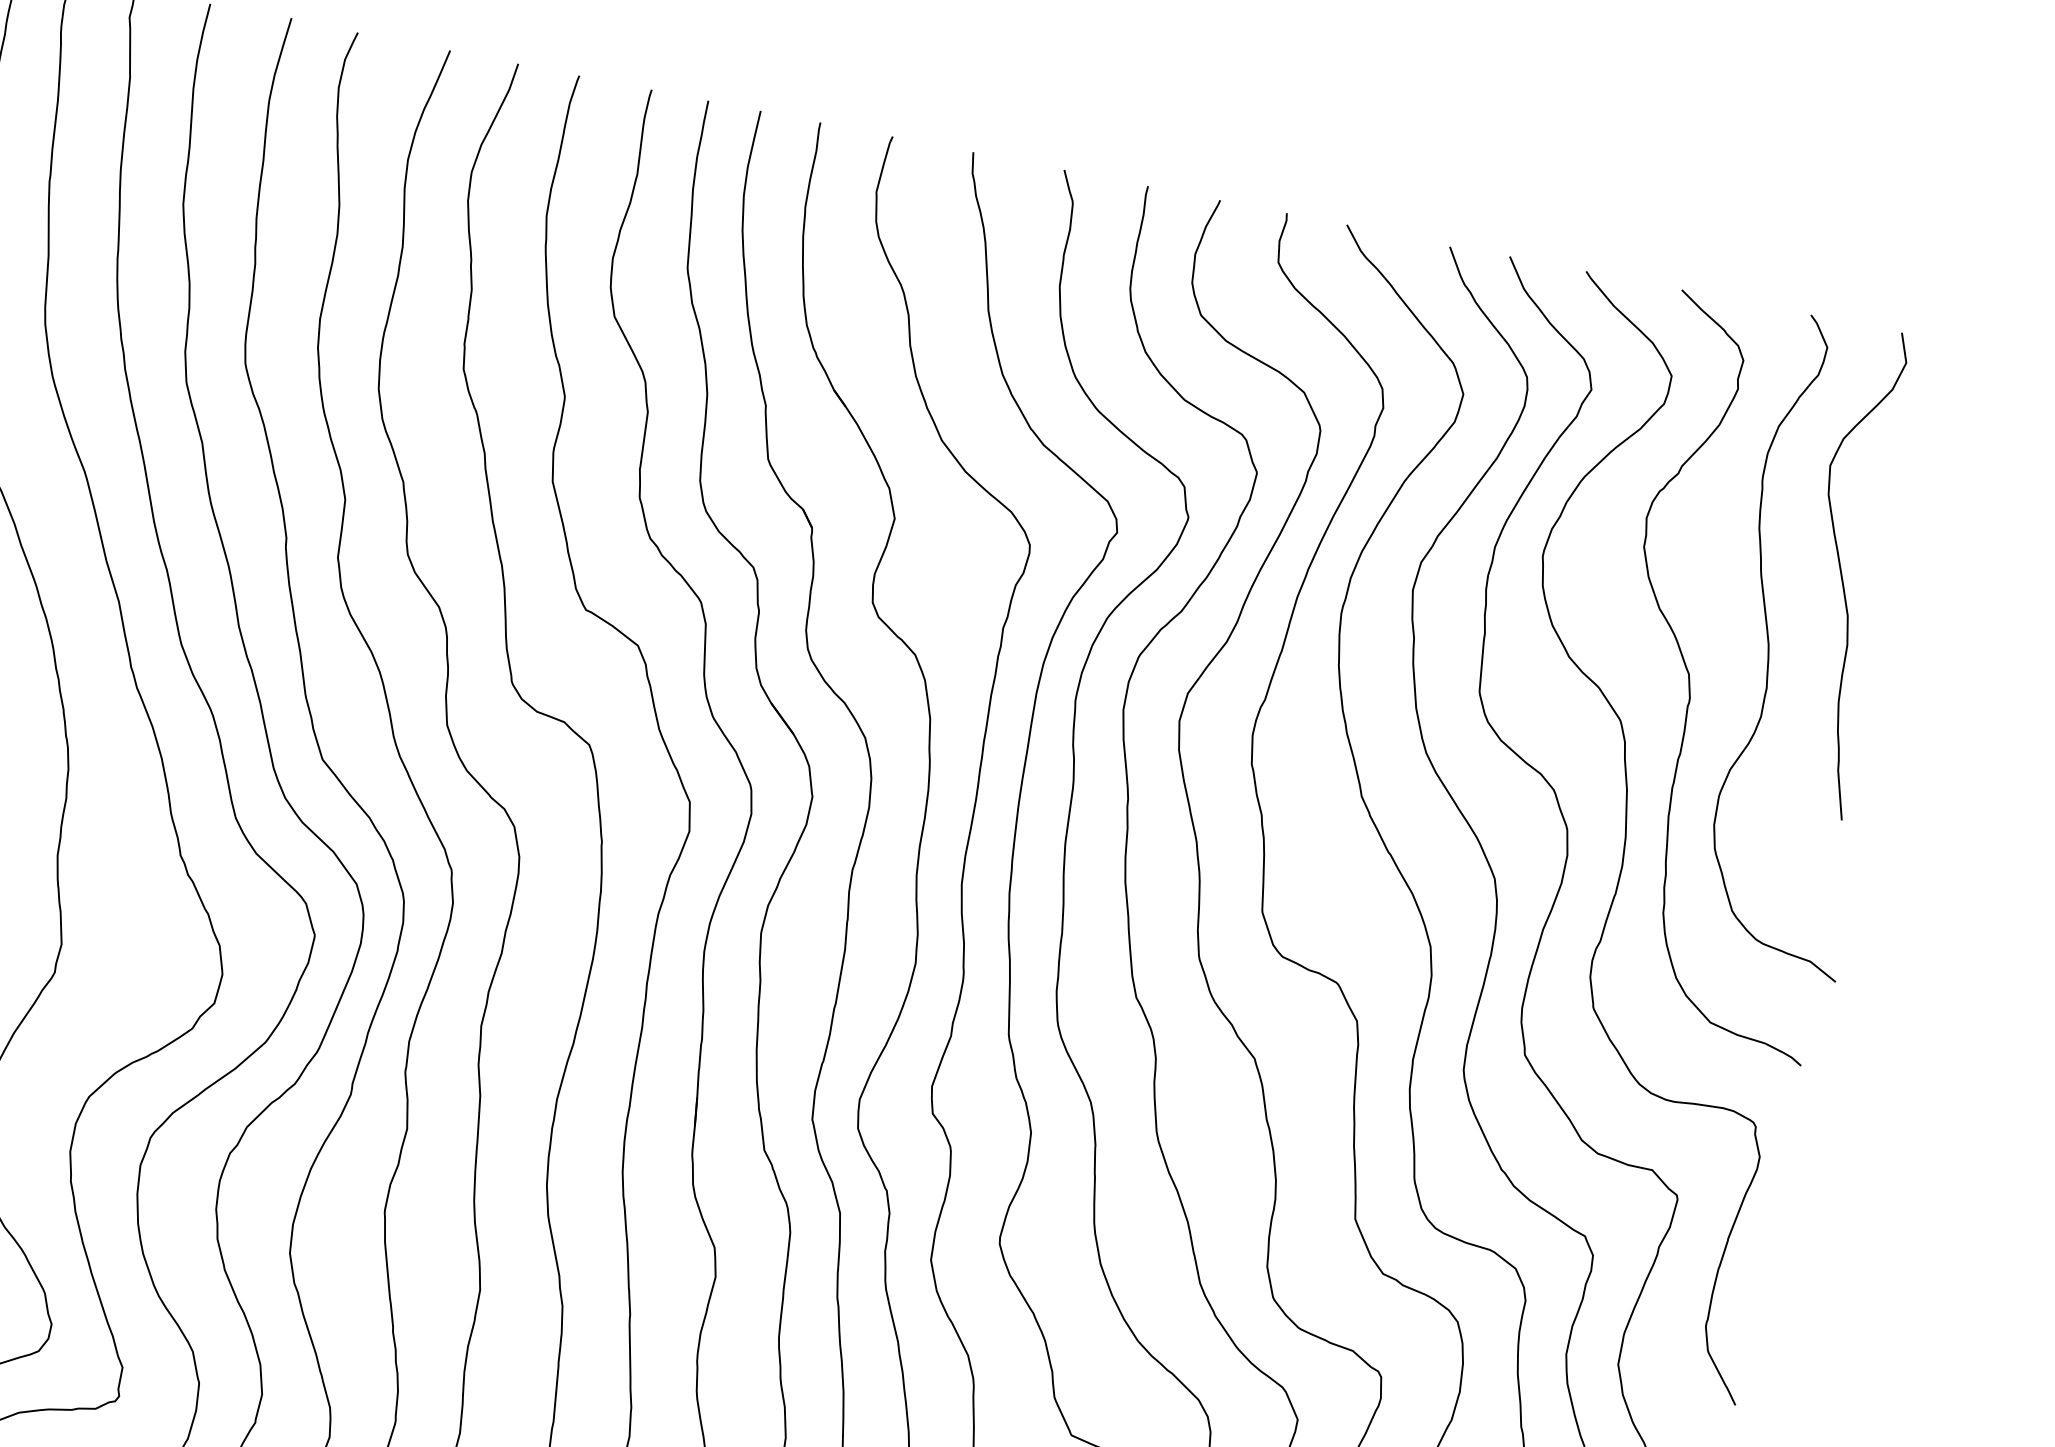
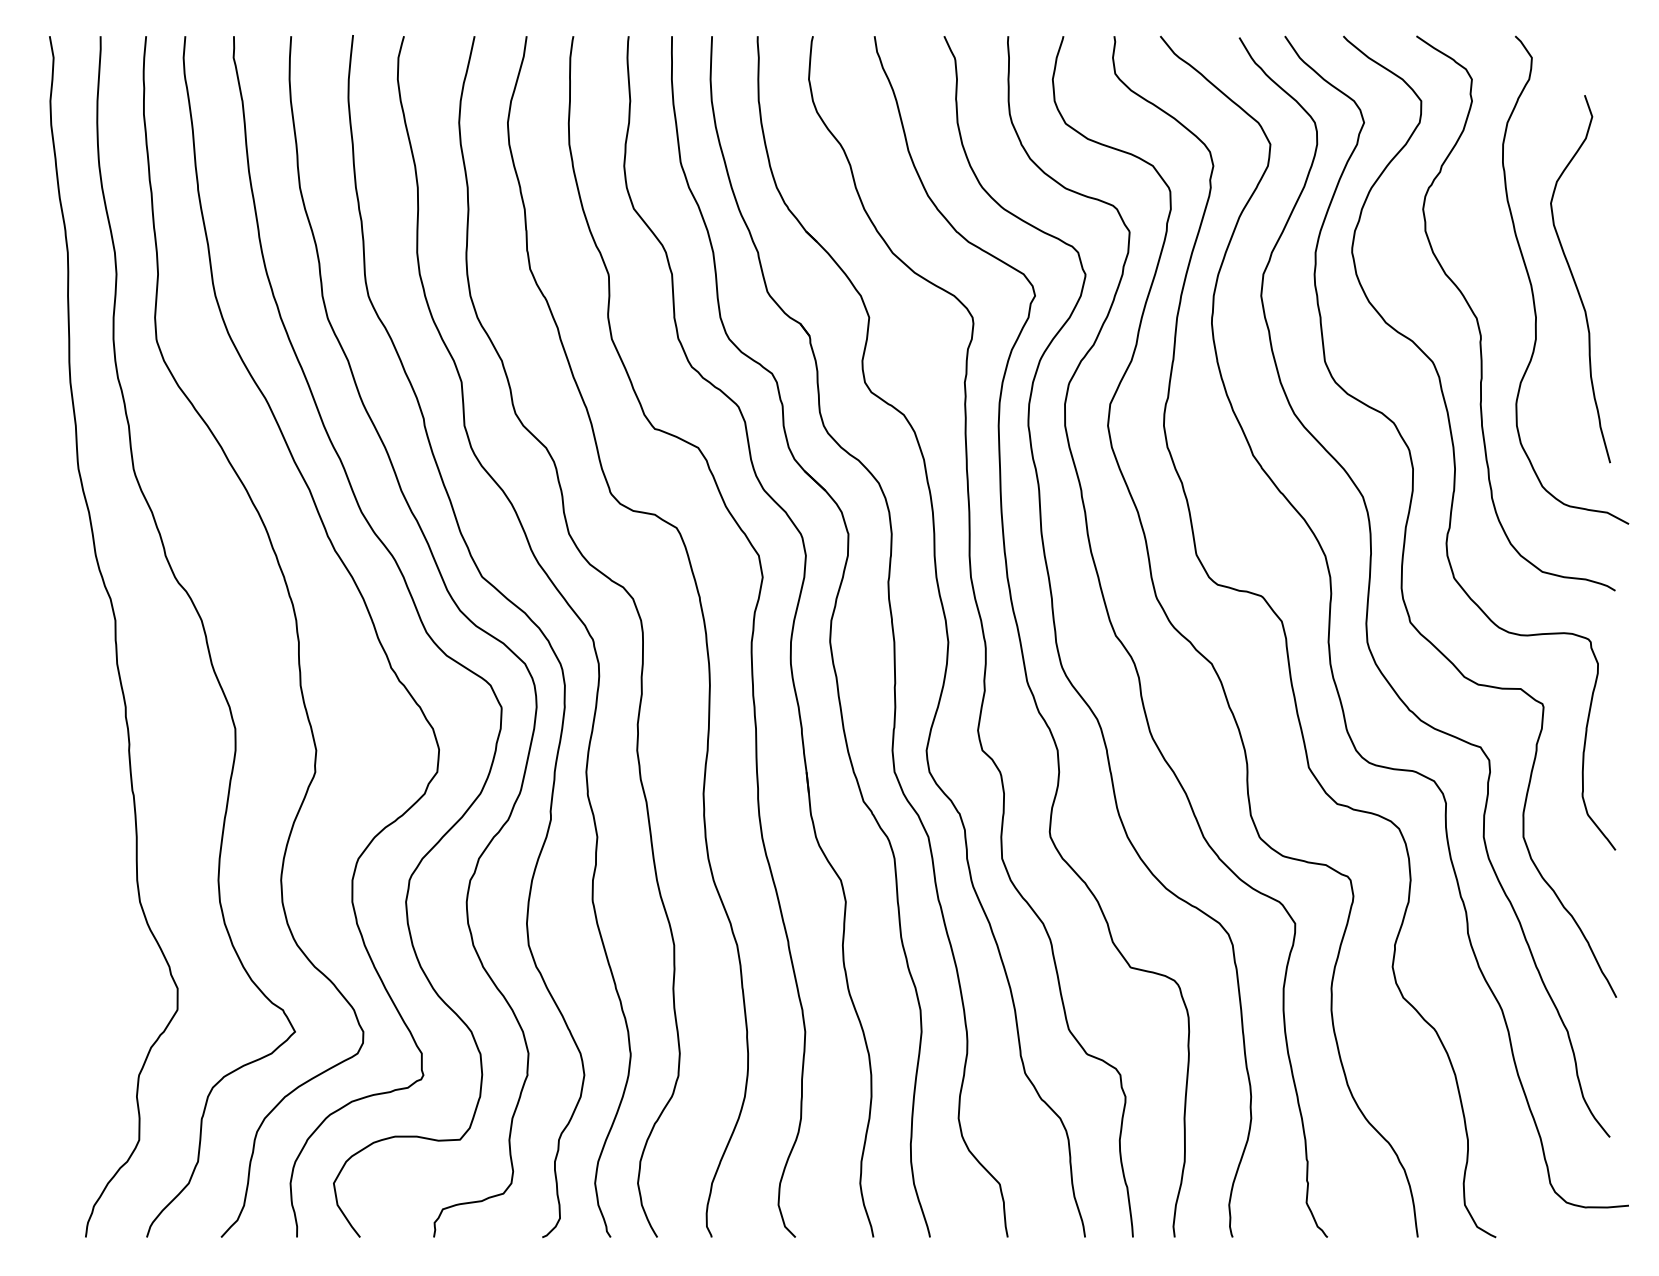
curve: (1842, 572) -> (1575, 280), moved

